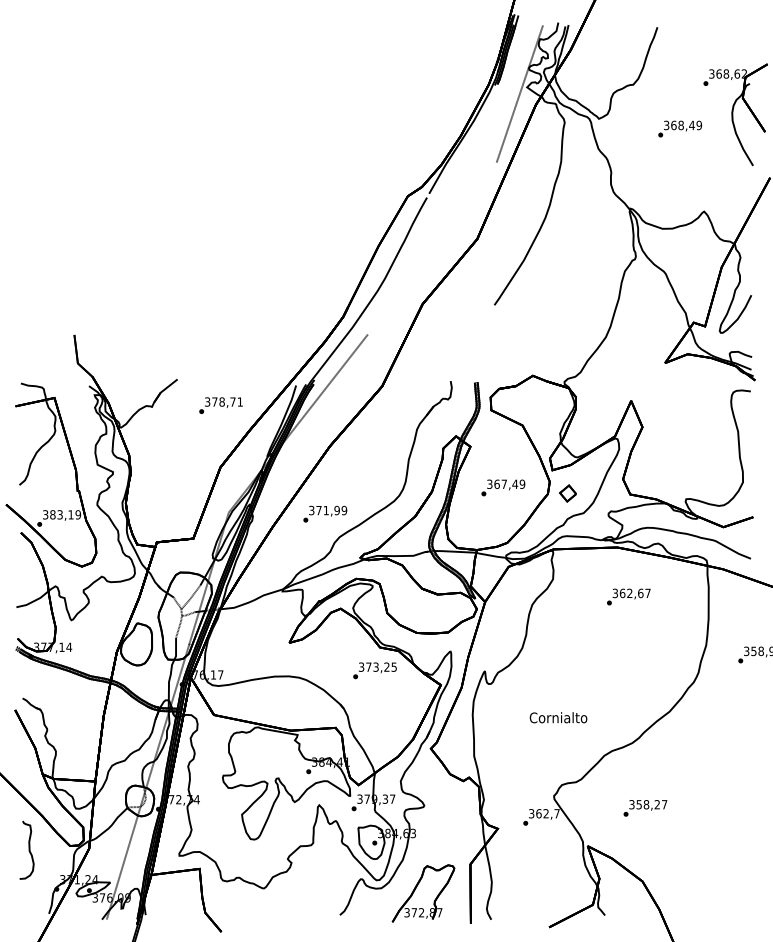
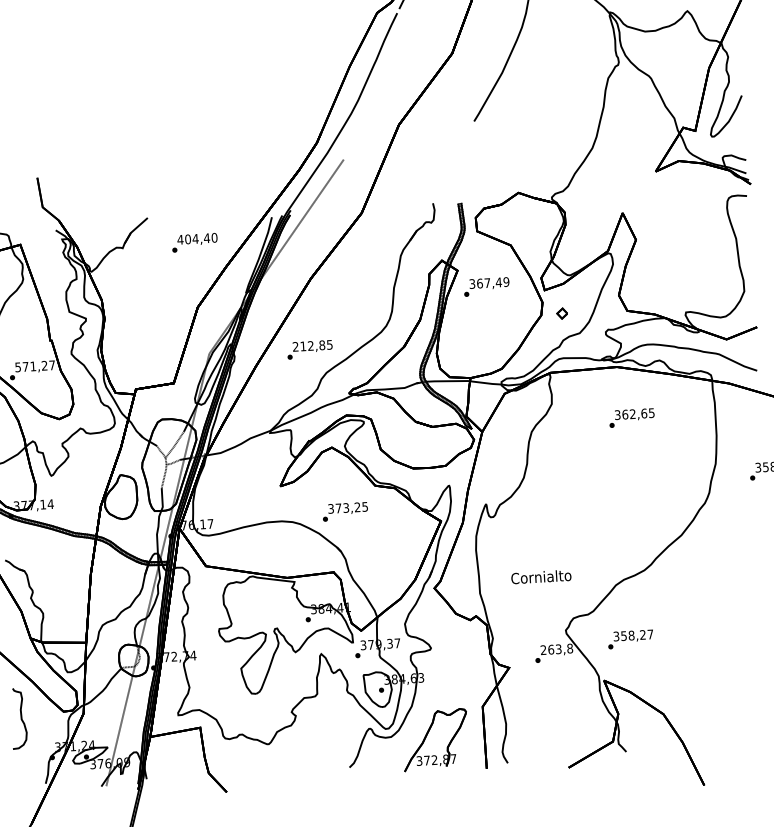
text: (223, 401) -> (197, 238), 378,71 -> 404,40
text: (503, 487) -> (486, 286), moved
part: (567, 493) -> (561, 313), size x0.6
text: (328, 510) -> (313, 345), 371,99 -> 212,85
text: (62, 514) -> (35, 365), 383,19 -> 571,27
text: (647, 593) -> (651, 413), 362,67 -> 362,65
text: (374, 670) -> (344, 511), moved
text: (558, 717) -> (541, 576), moved
text: (645, 808) -> (630, 639), moved
text: (544, 813) -> (556, 649), 362,7 -> 263,8

